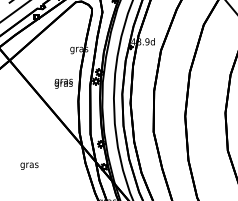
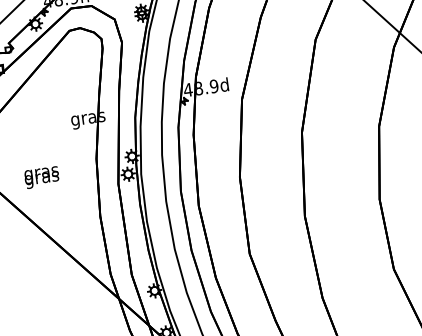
text: (63, 83) -> (41, 177), moved

